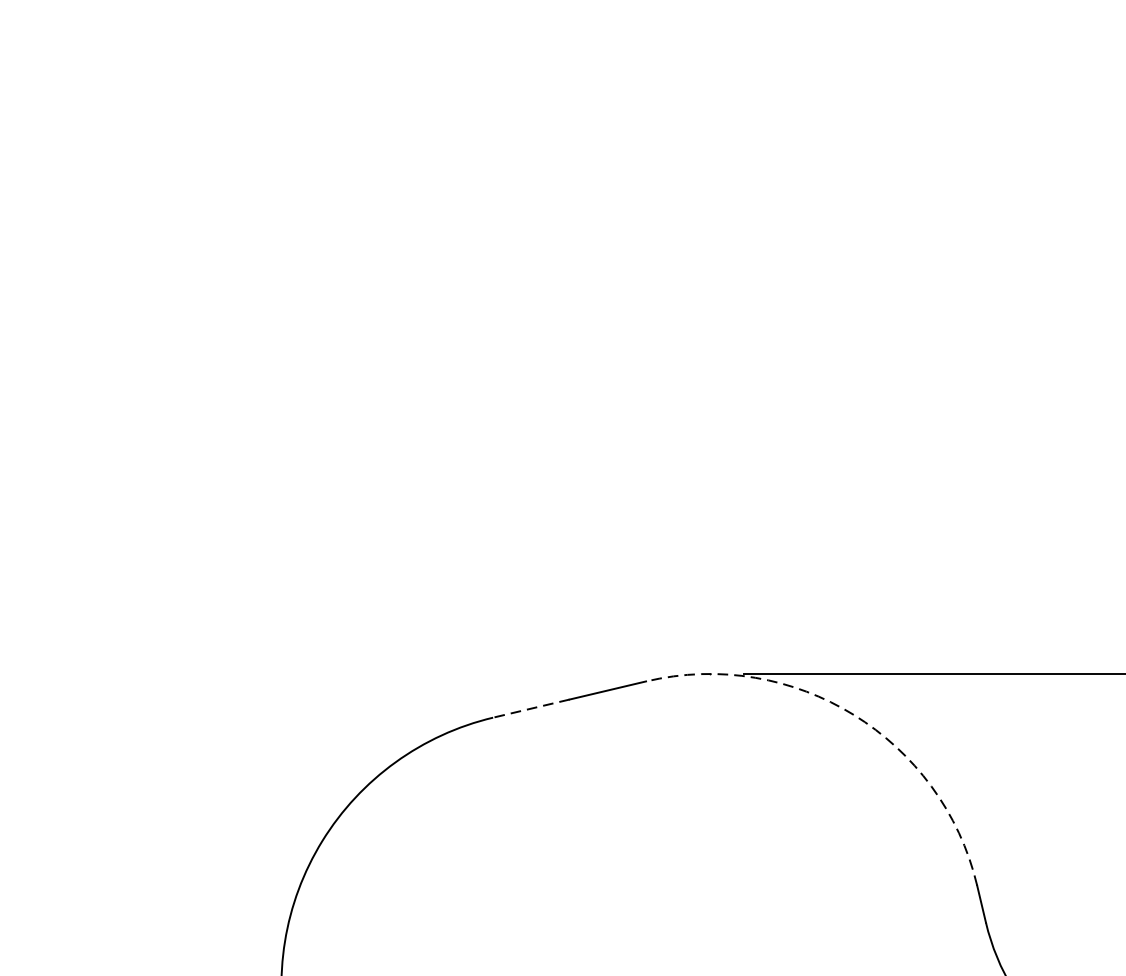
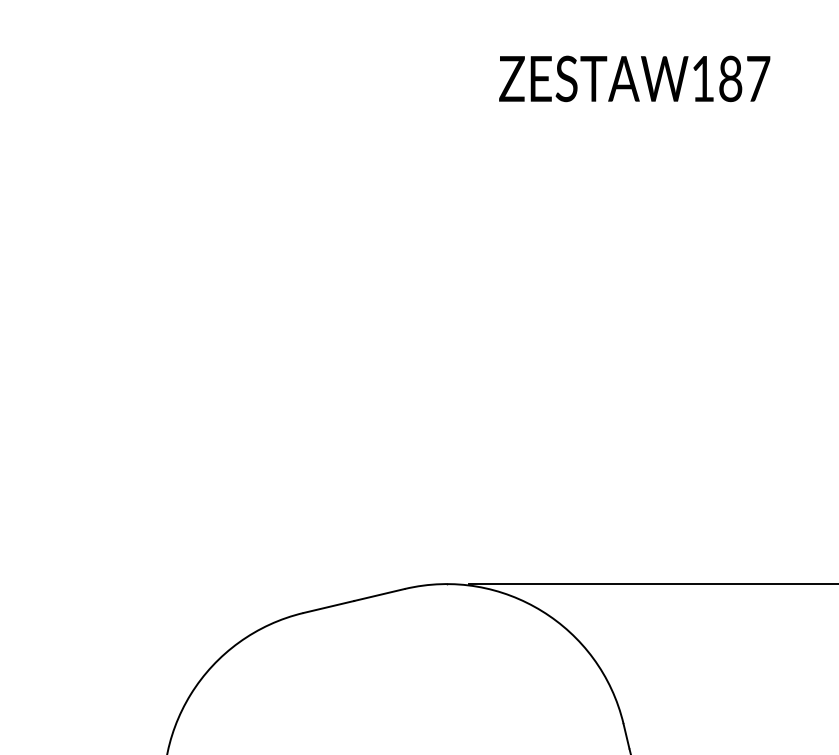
line: (530, 707) -> (328, 606), dashed -> solid
arc: (854, 715) -> (542, 611), dashed -> solid

